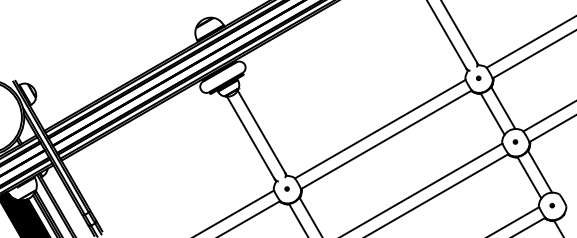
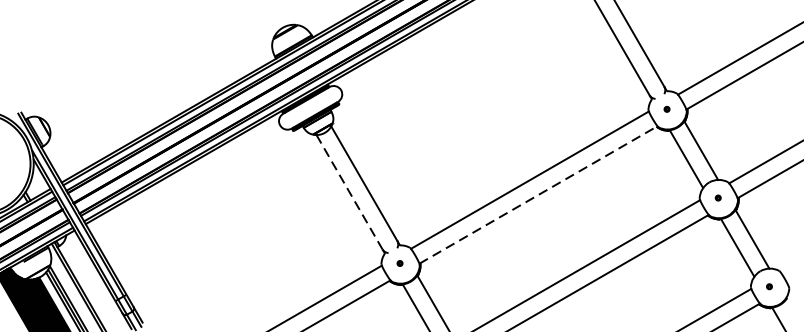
line: (251, 138) -> (350, 193), solid -> dashed
line: (386, 139) -> (538, 194), solid -> dashed

